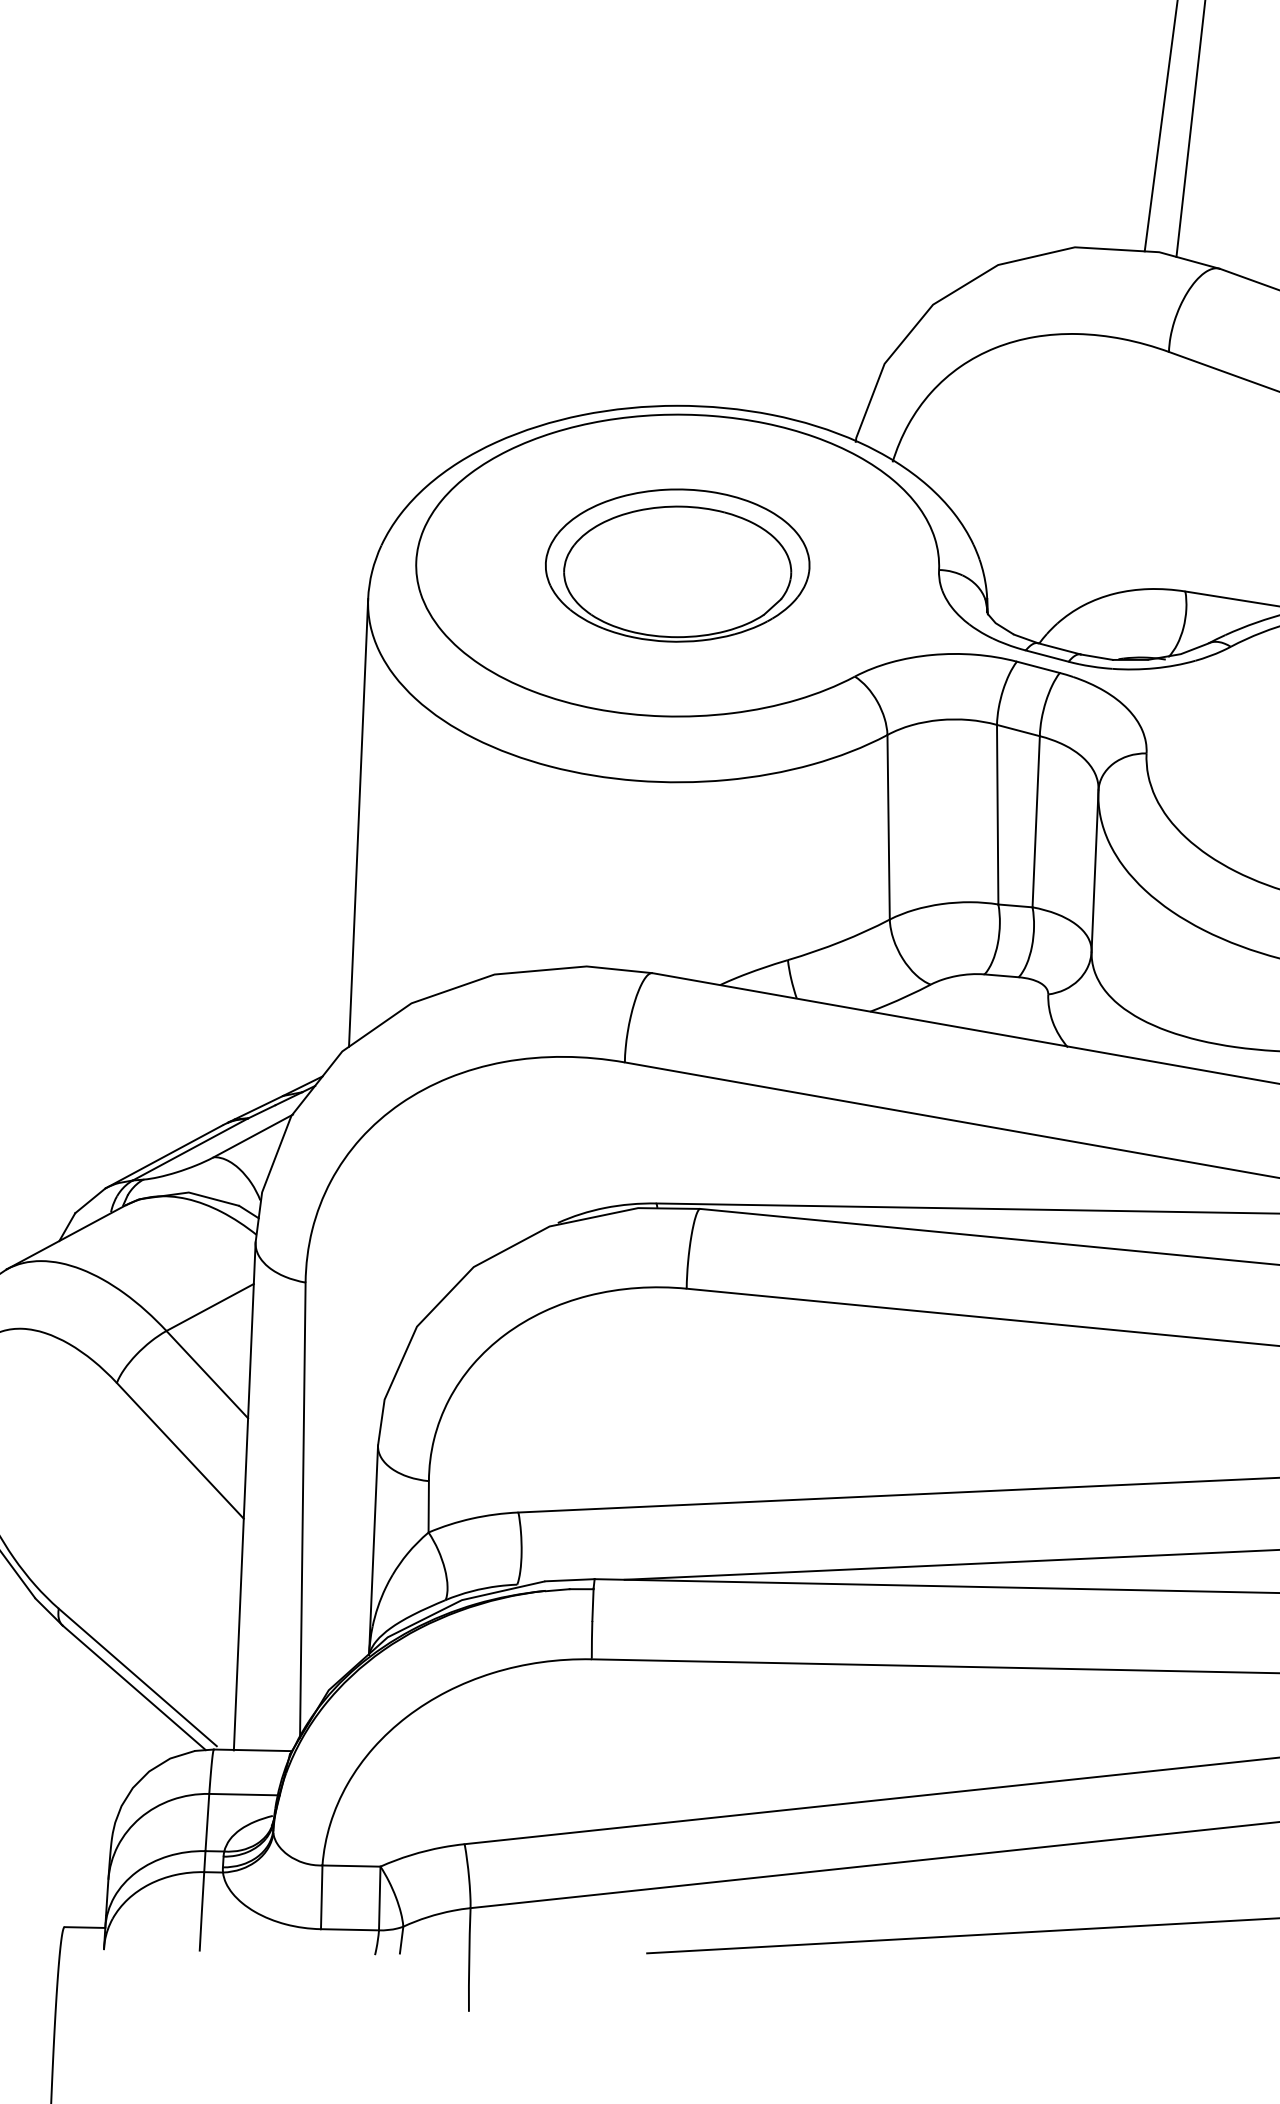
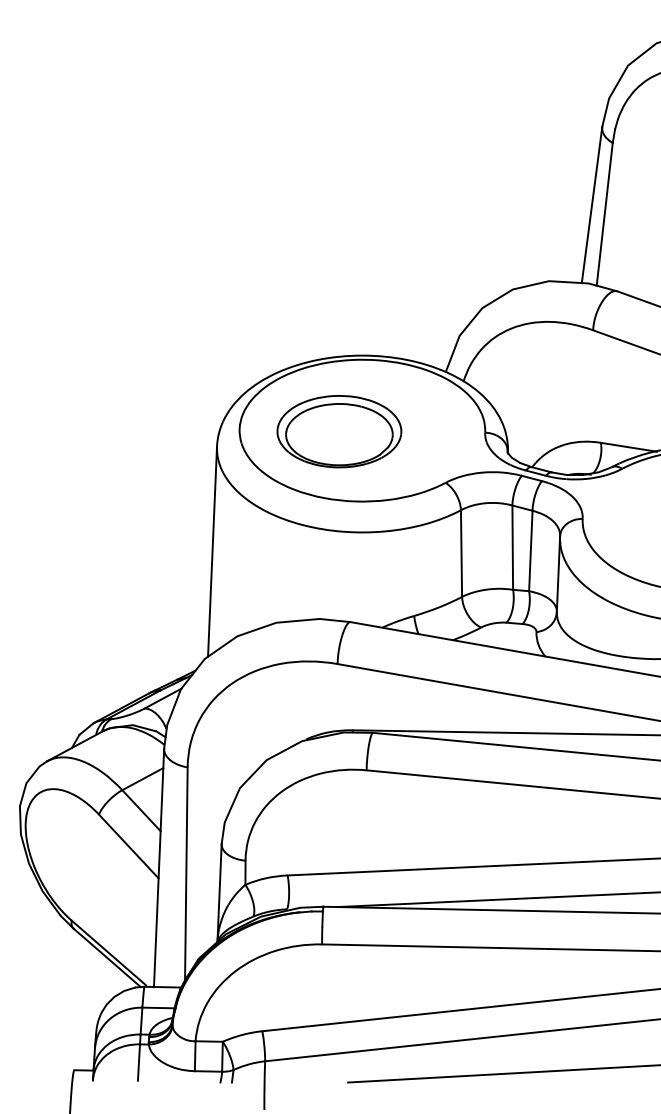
part: (677, 565) -> (339, 431), moved

